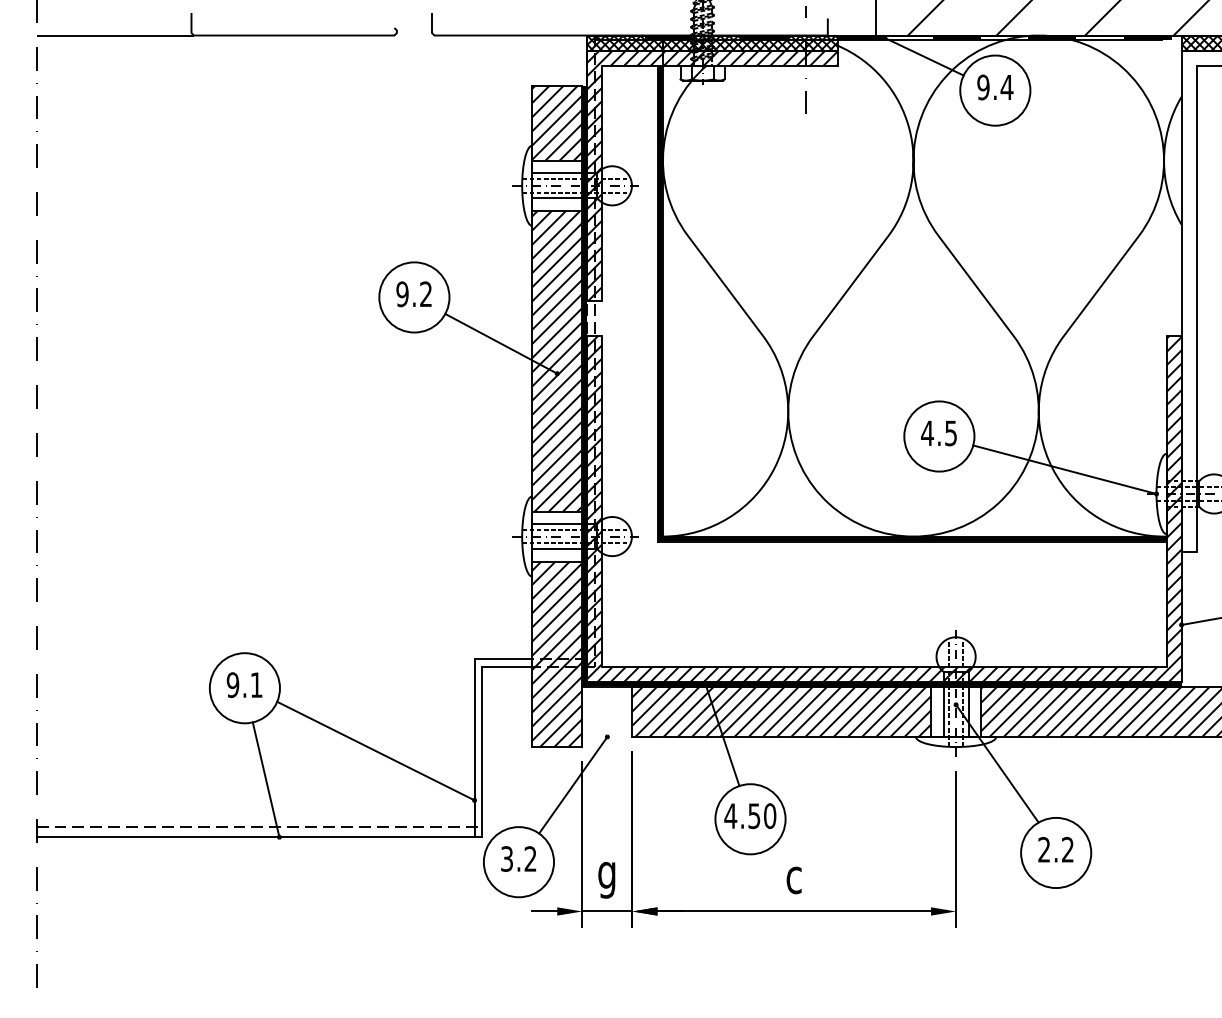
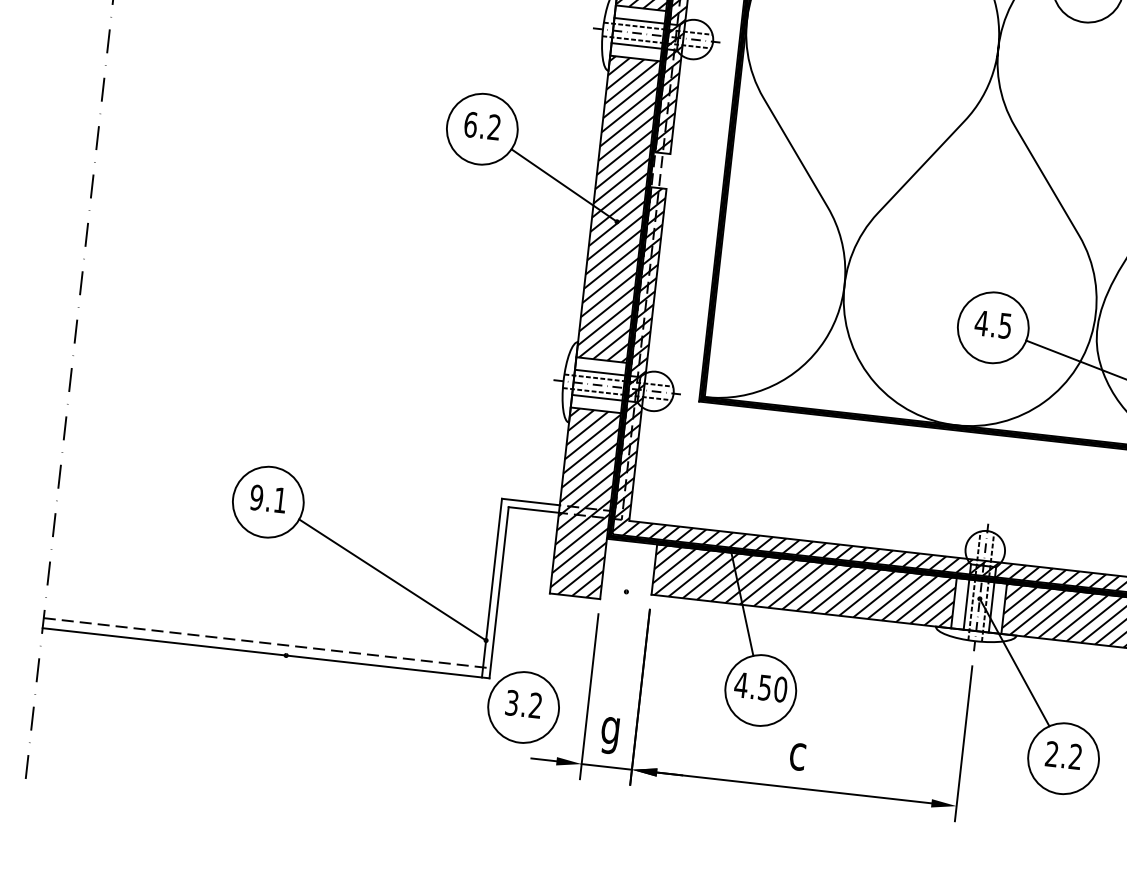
text: (402, 294) -> (470, 124), 9.2 -> 6.2
line: (265, 779) -> (278, 596), removed
line: (573, 785) -> (587, 636), removed

